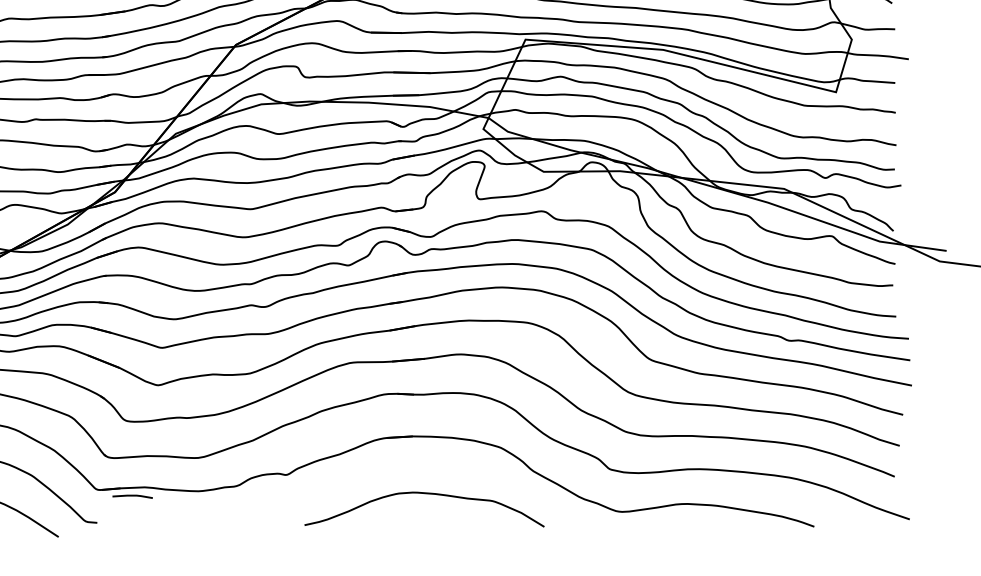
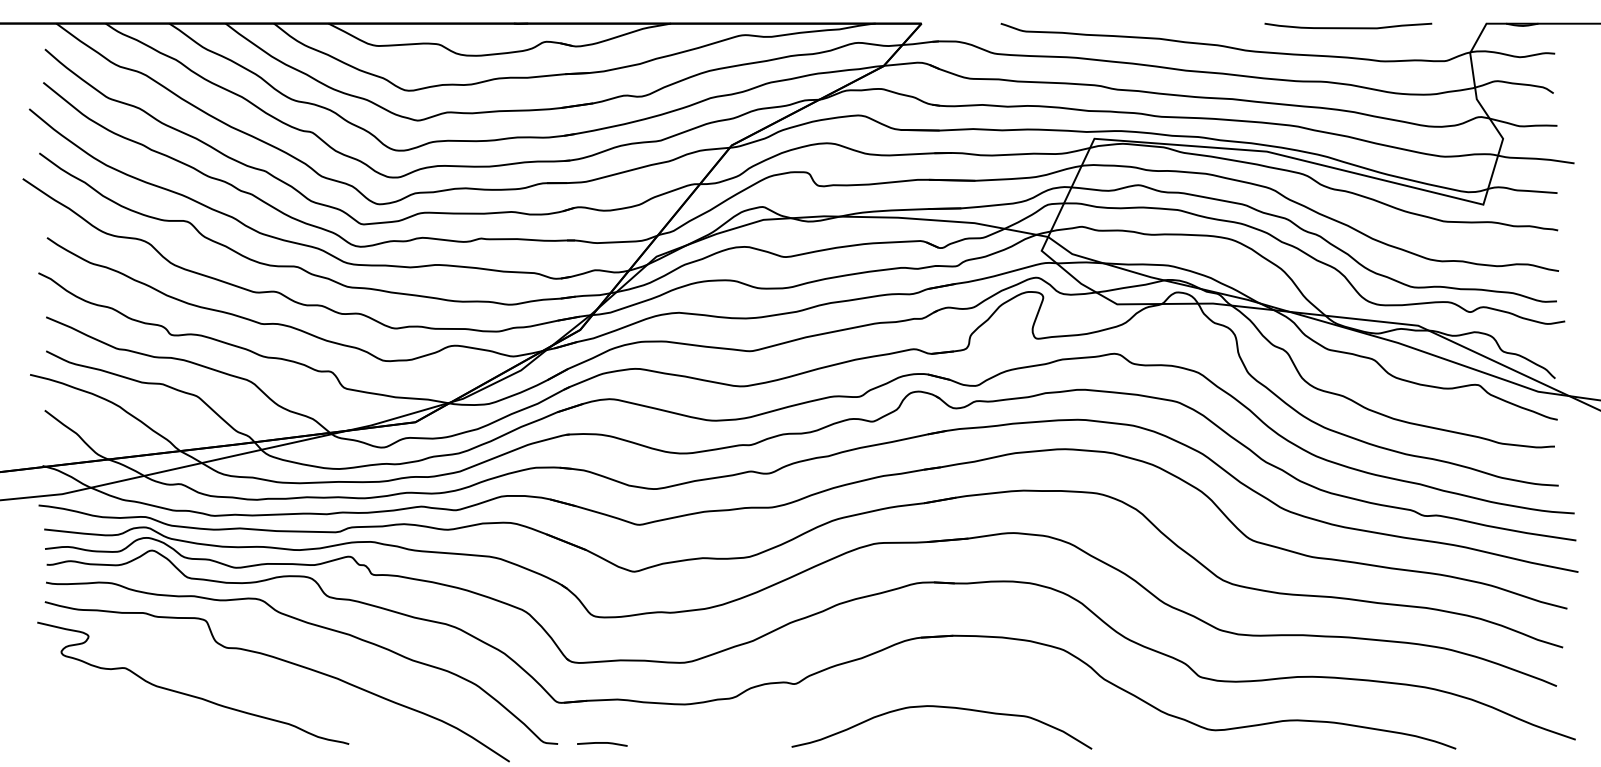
curve: (428, 494) -> (946, 708), moved
line: (132, 496) -> (602, 743), moved

